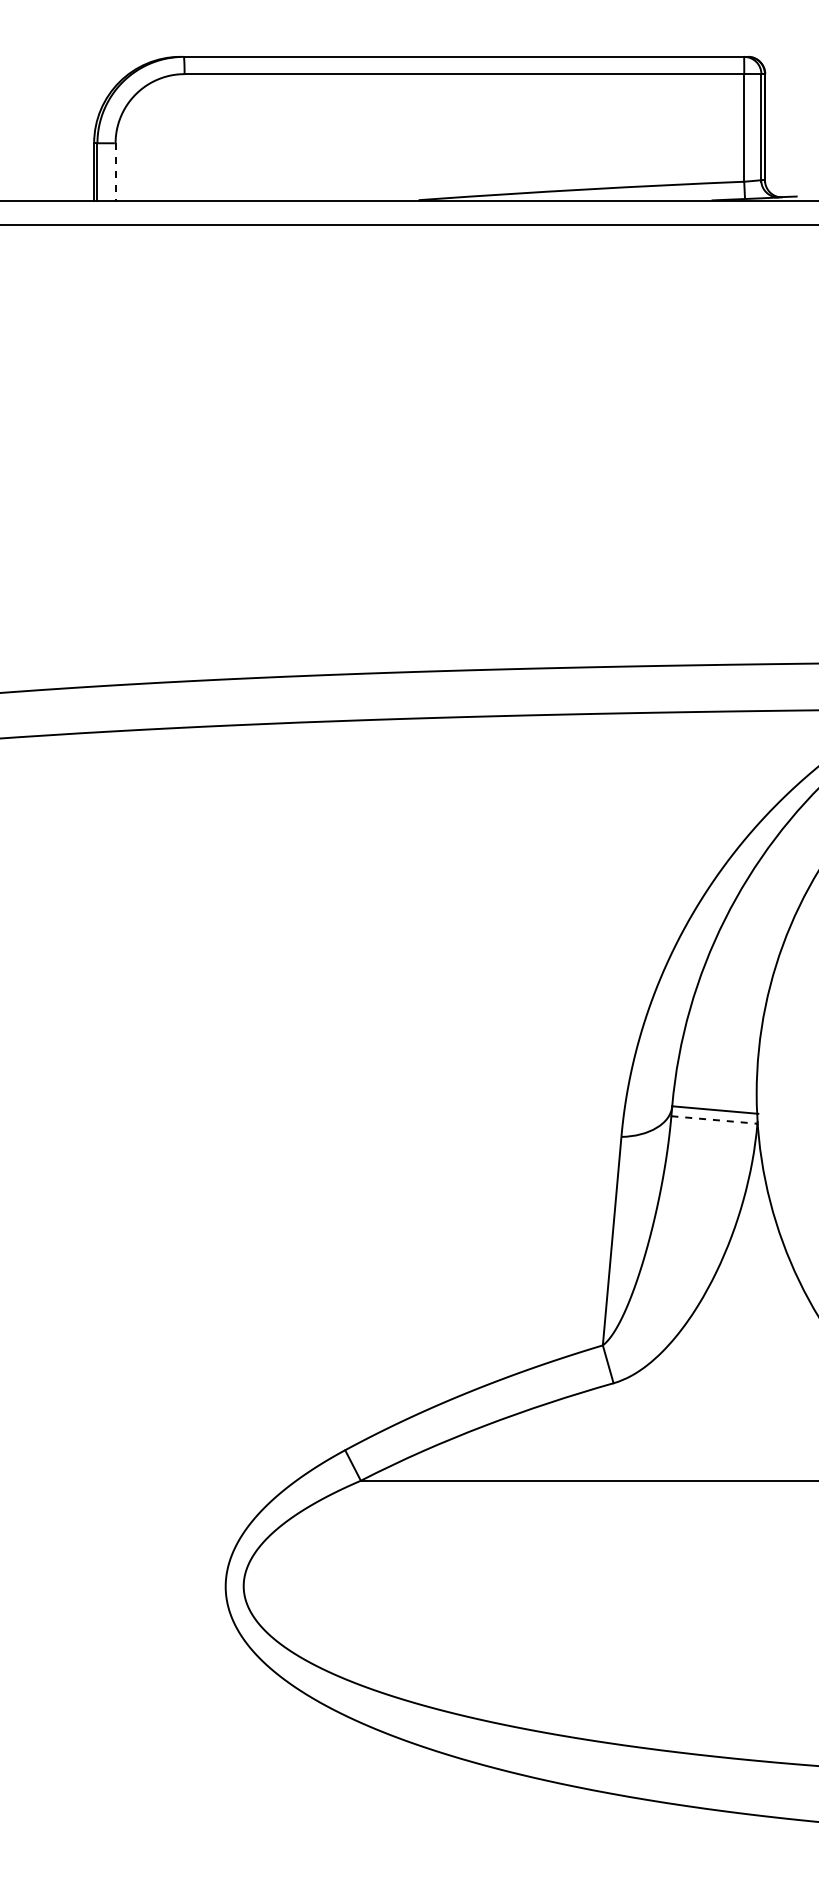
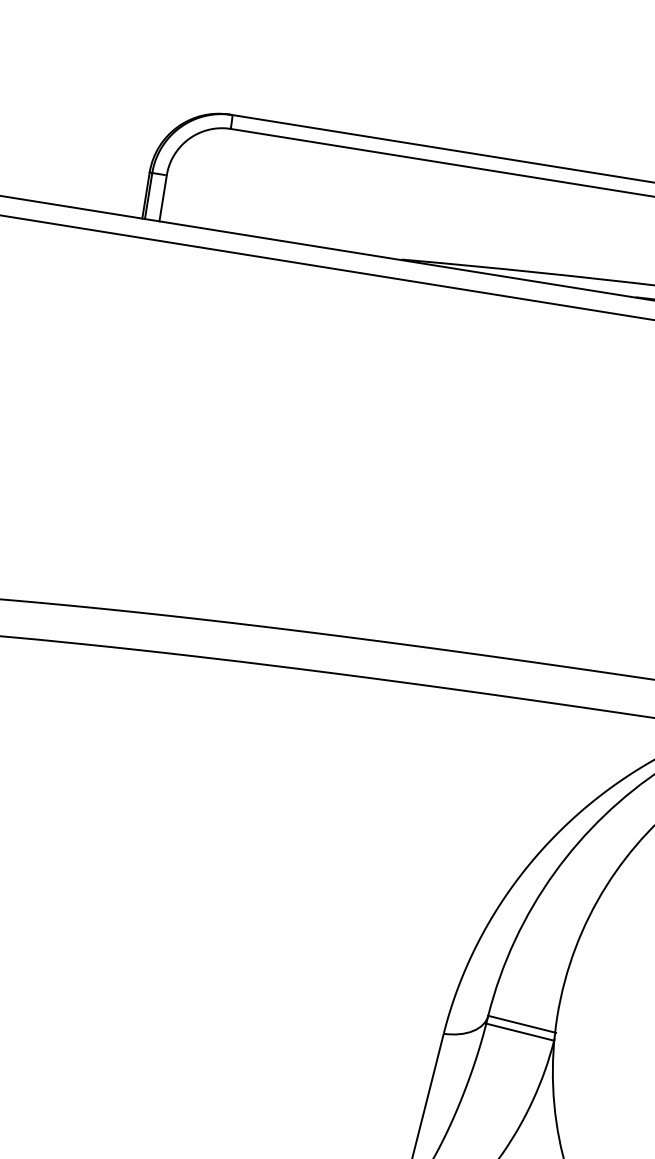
line: (115, 172) -> (163, 198), dashed -> solid
line: (714, 1120) -> (520, 1032), dashed -> solid

